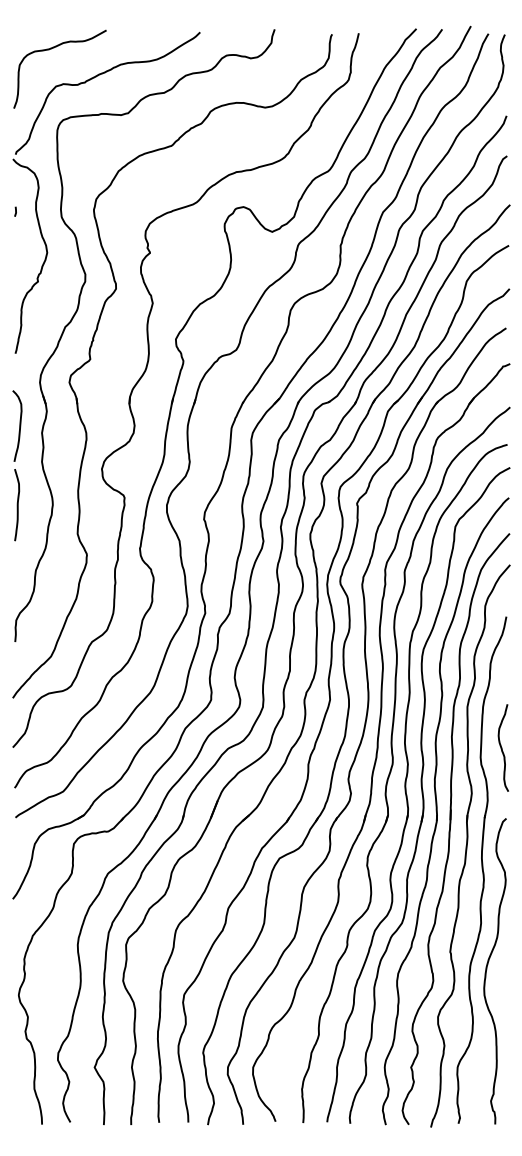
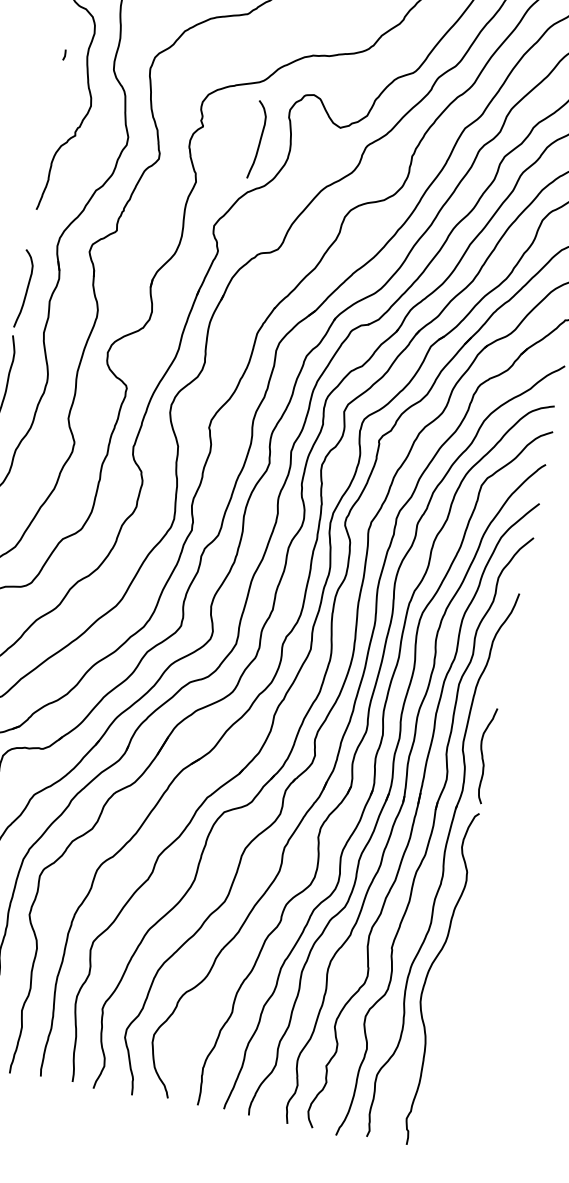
curve: (202, 255) -> (259, 139), added
curve: (502, 747) -> (483, 754), moved

